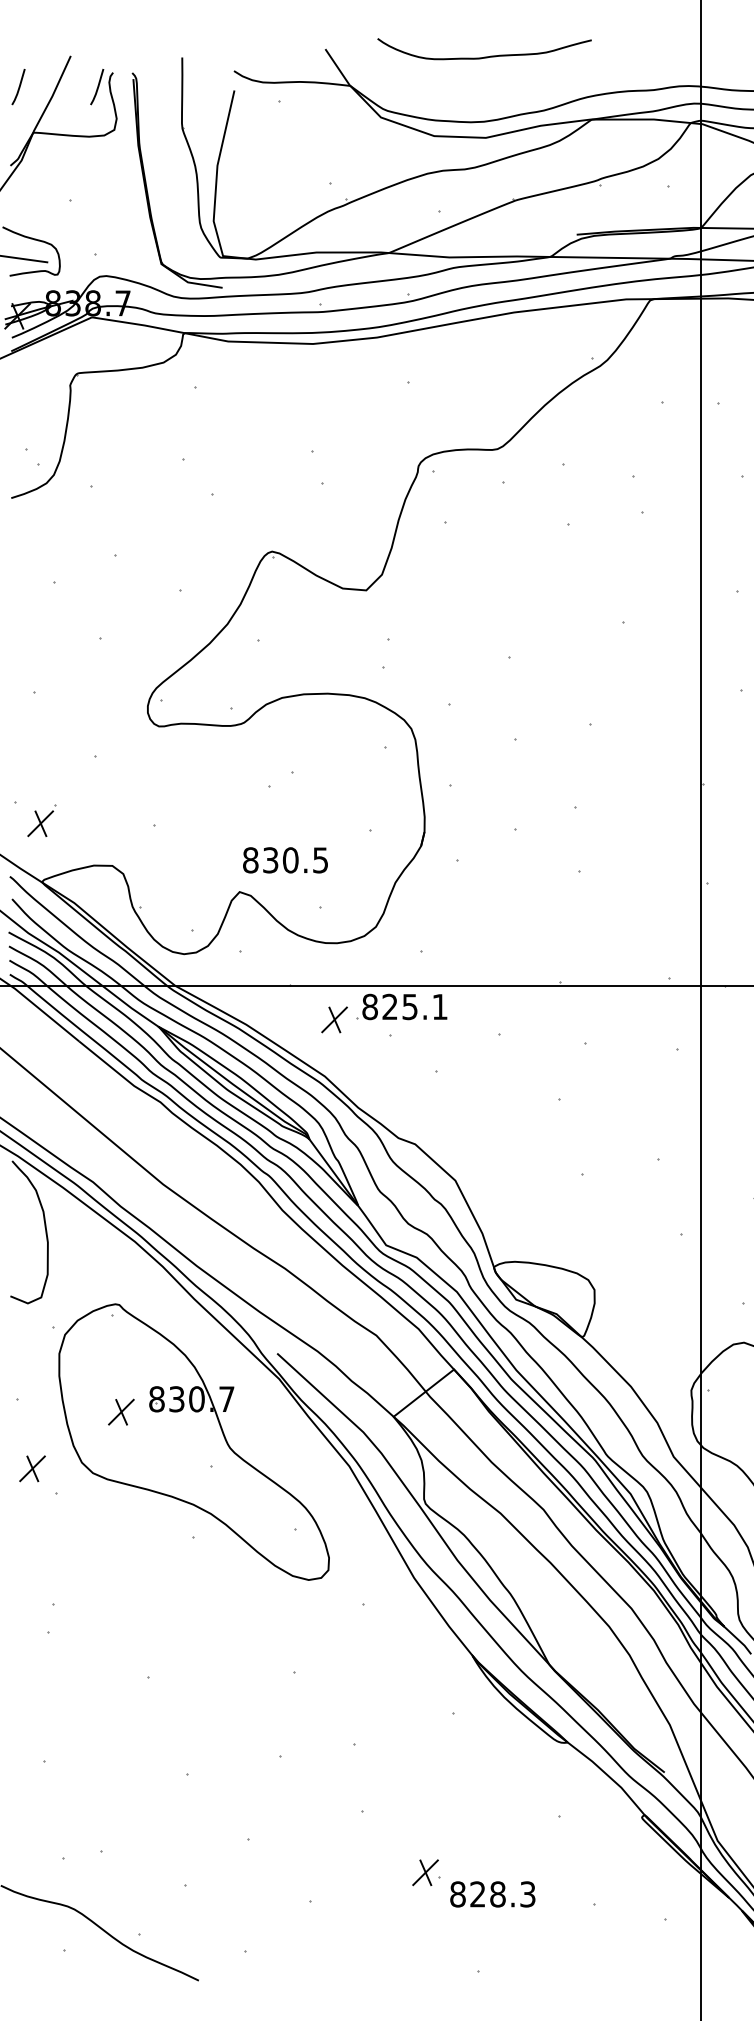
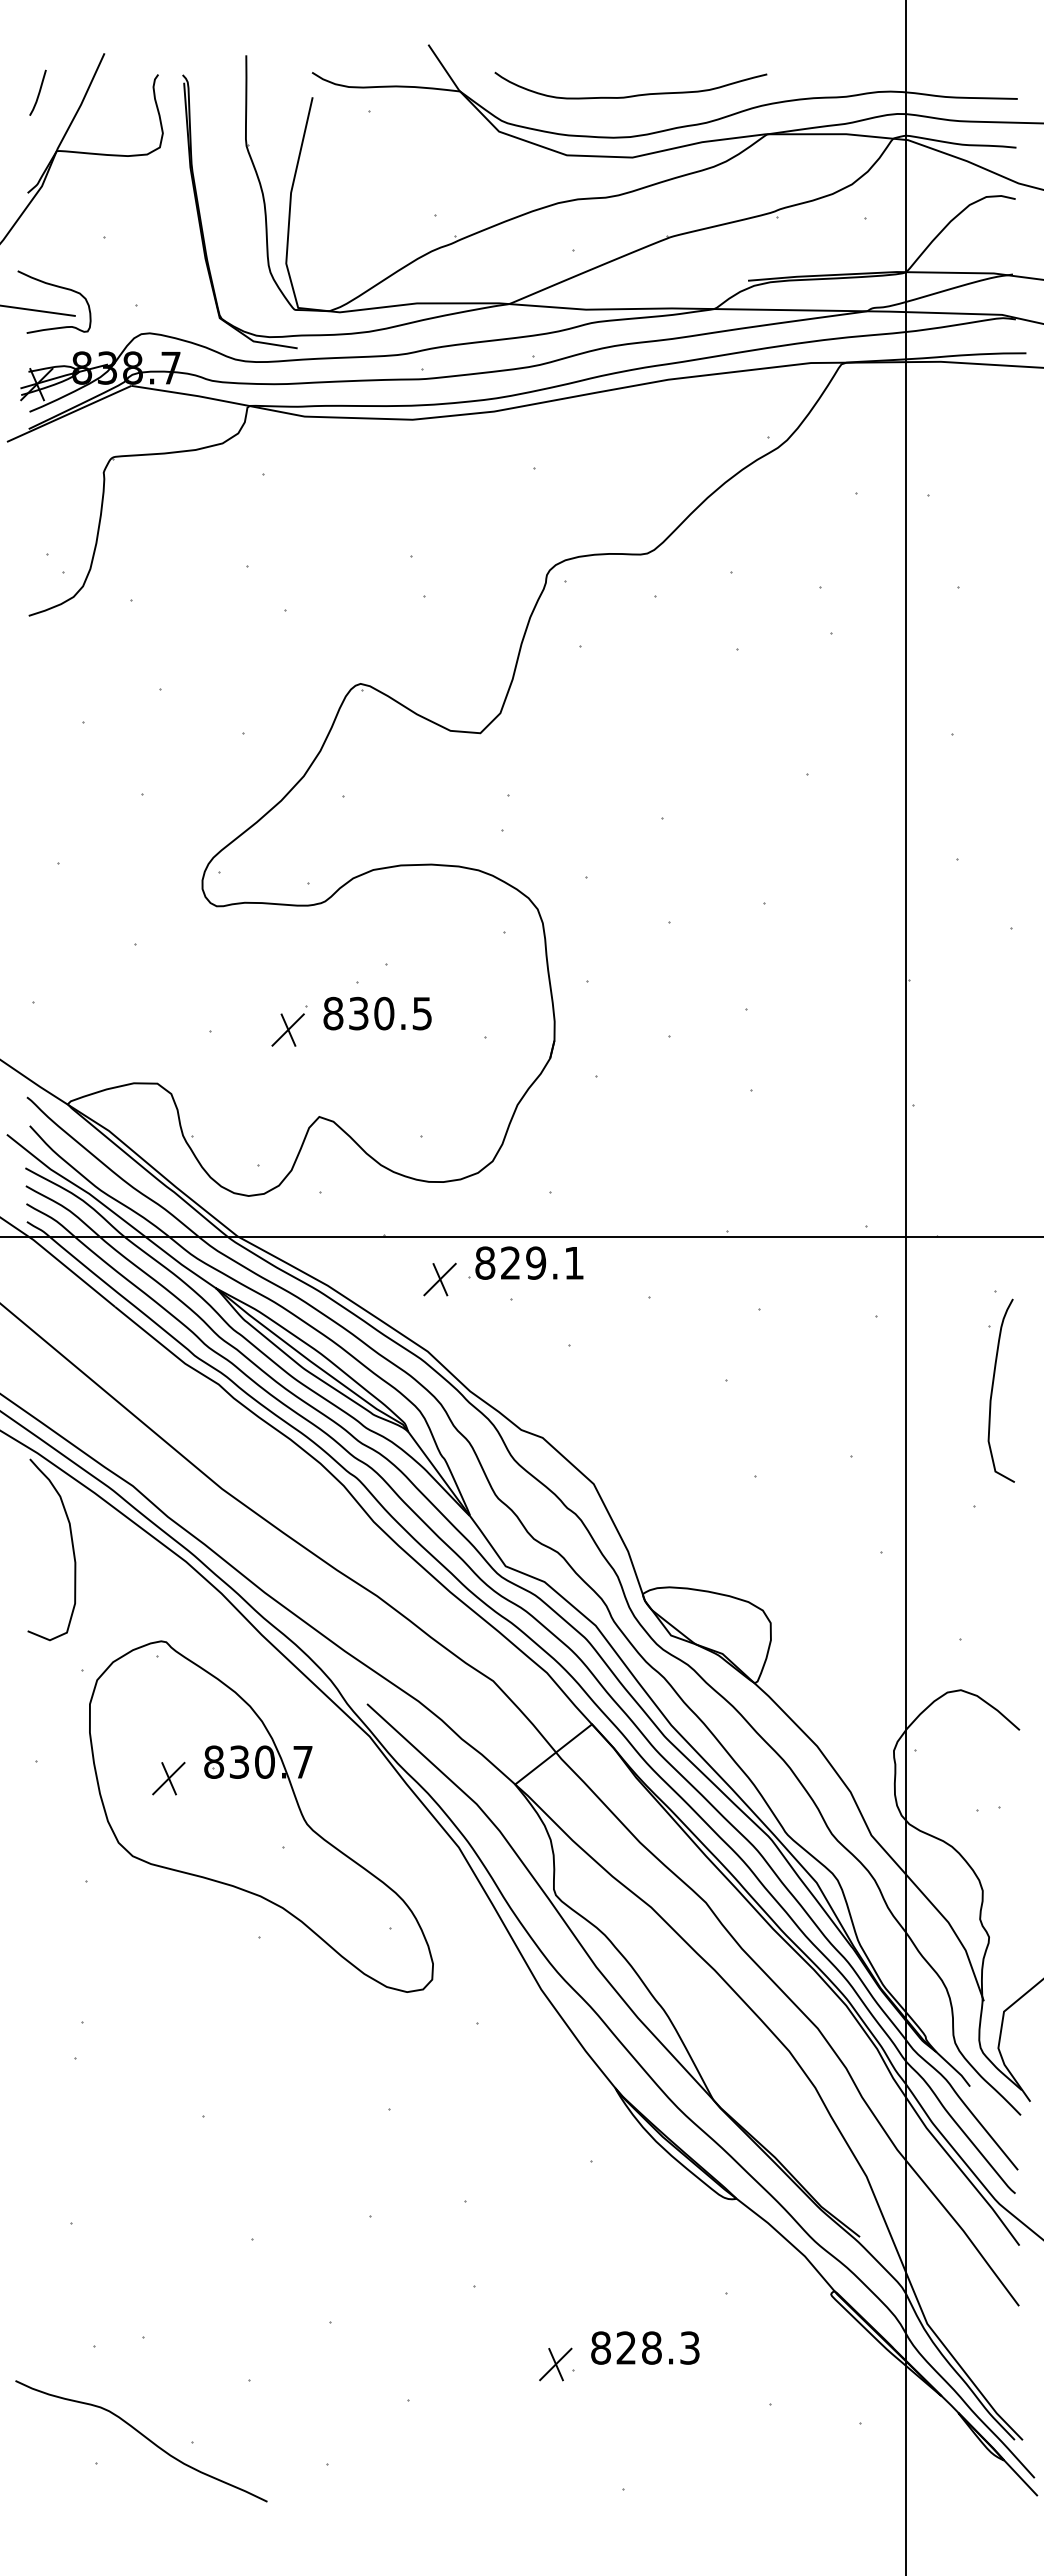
curve: (484, 56) -> (630, 95), moved
curve: (97, 86) -> (138, 92), removed
part: (41, 820) -> (289, 1025), moved
text: (285, 860) -> (377, 1013), moved
text: (410, 1006) -> (536, 1262), 825.1 -> 829.1
part: (32, 1468) -> (55, 1850), removed
text: (492, 1893) -> (645, 2347), moved

